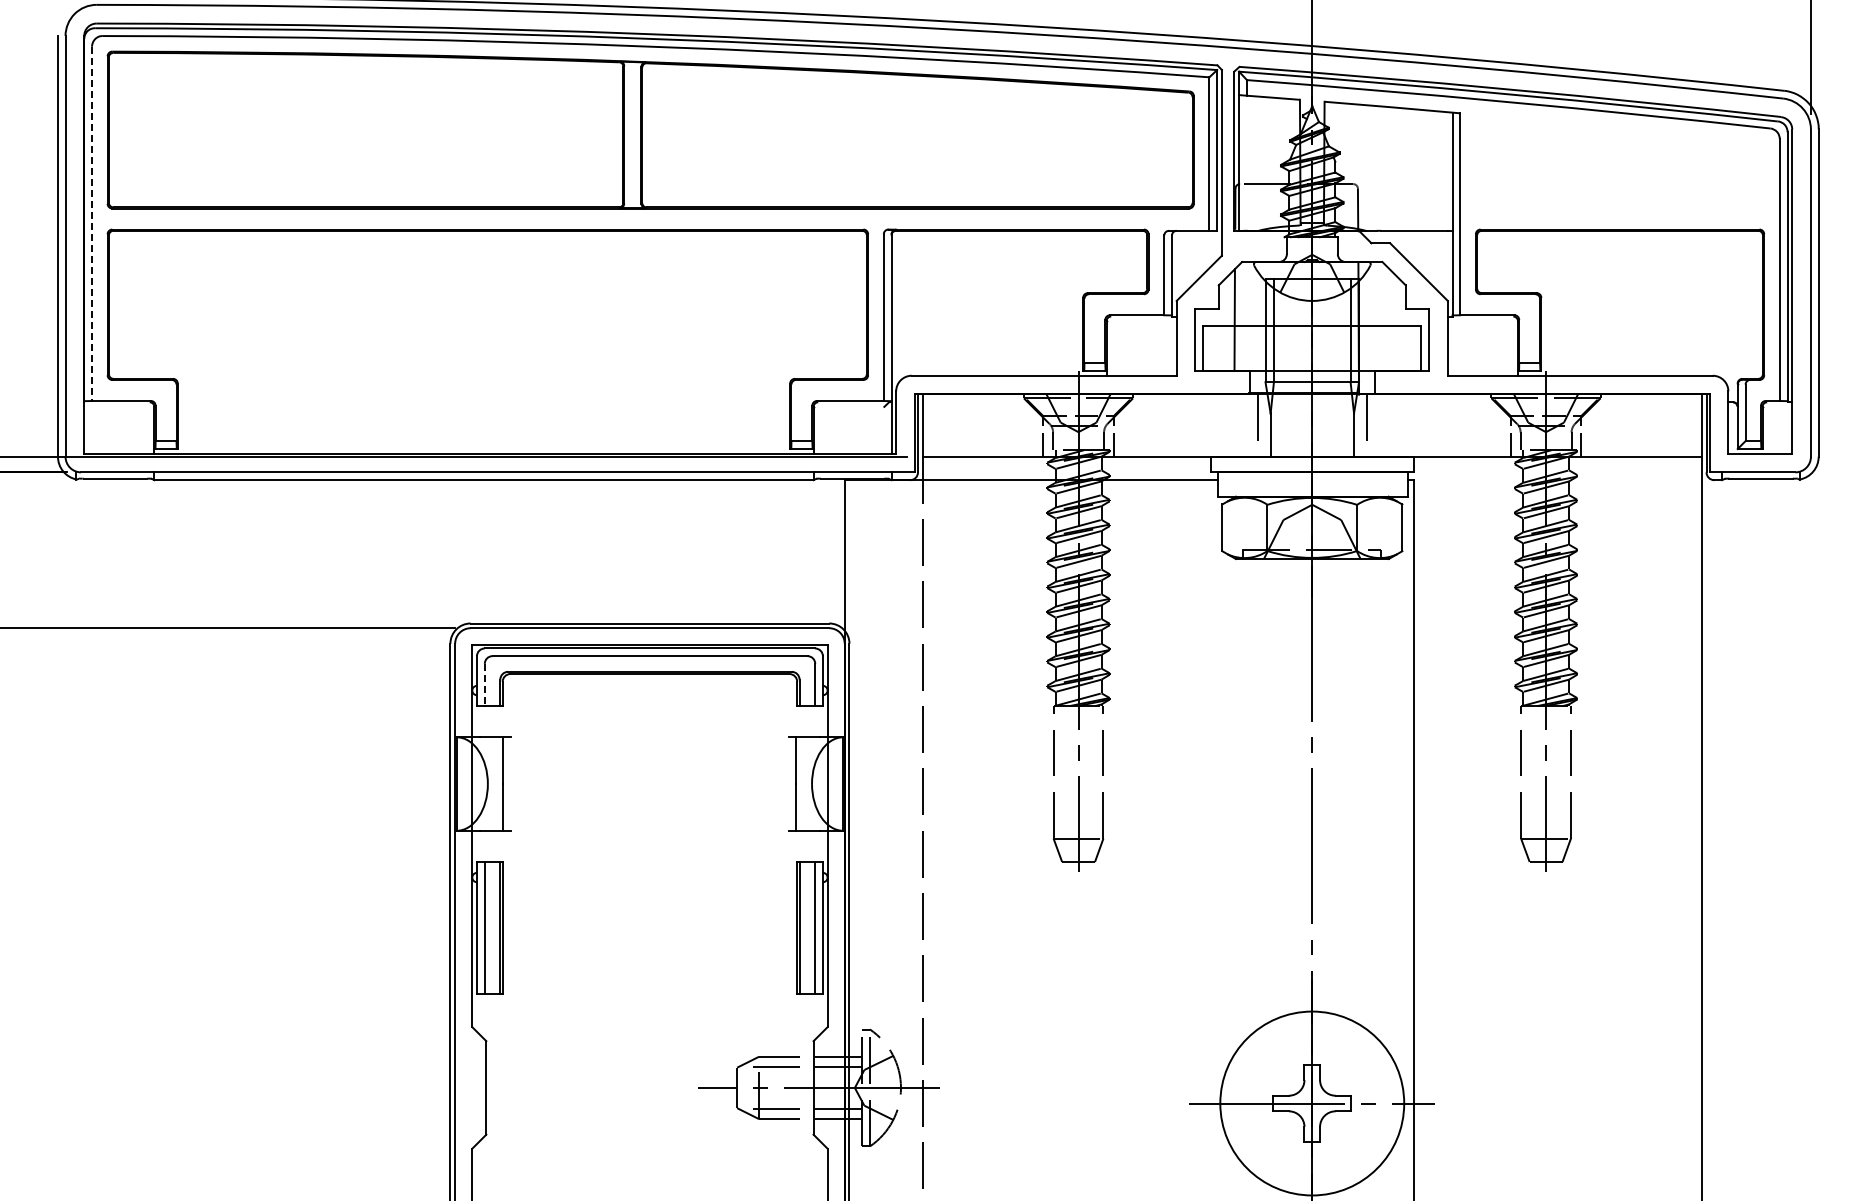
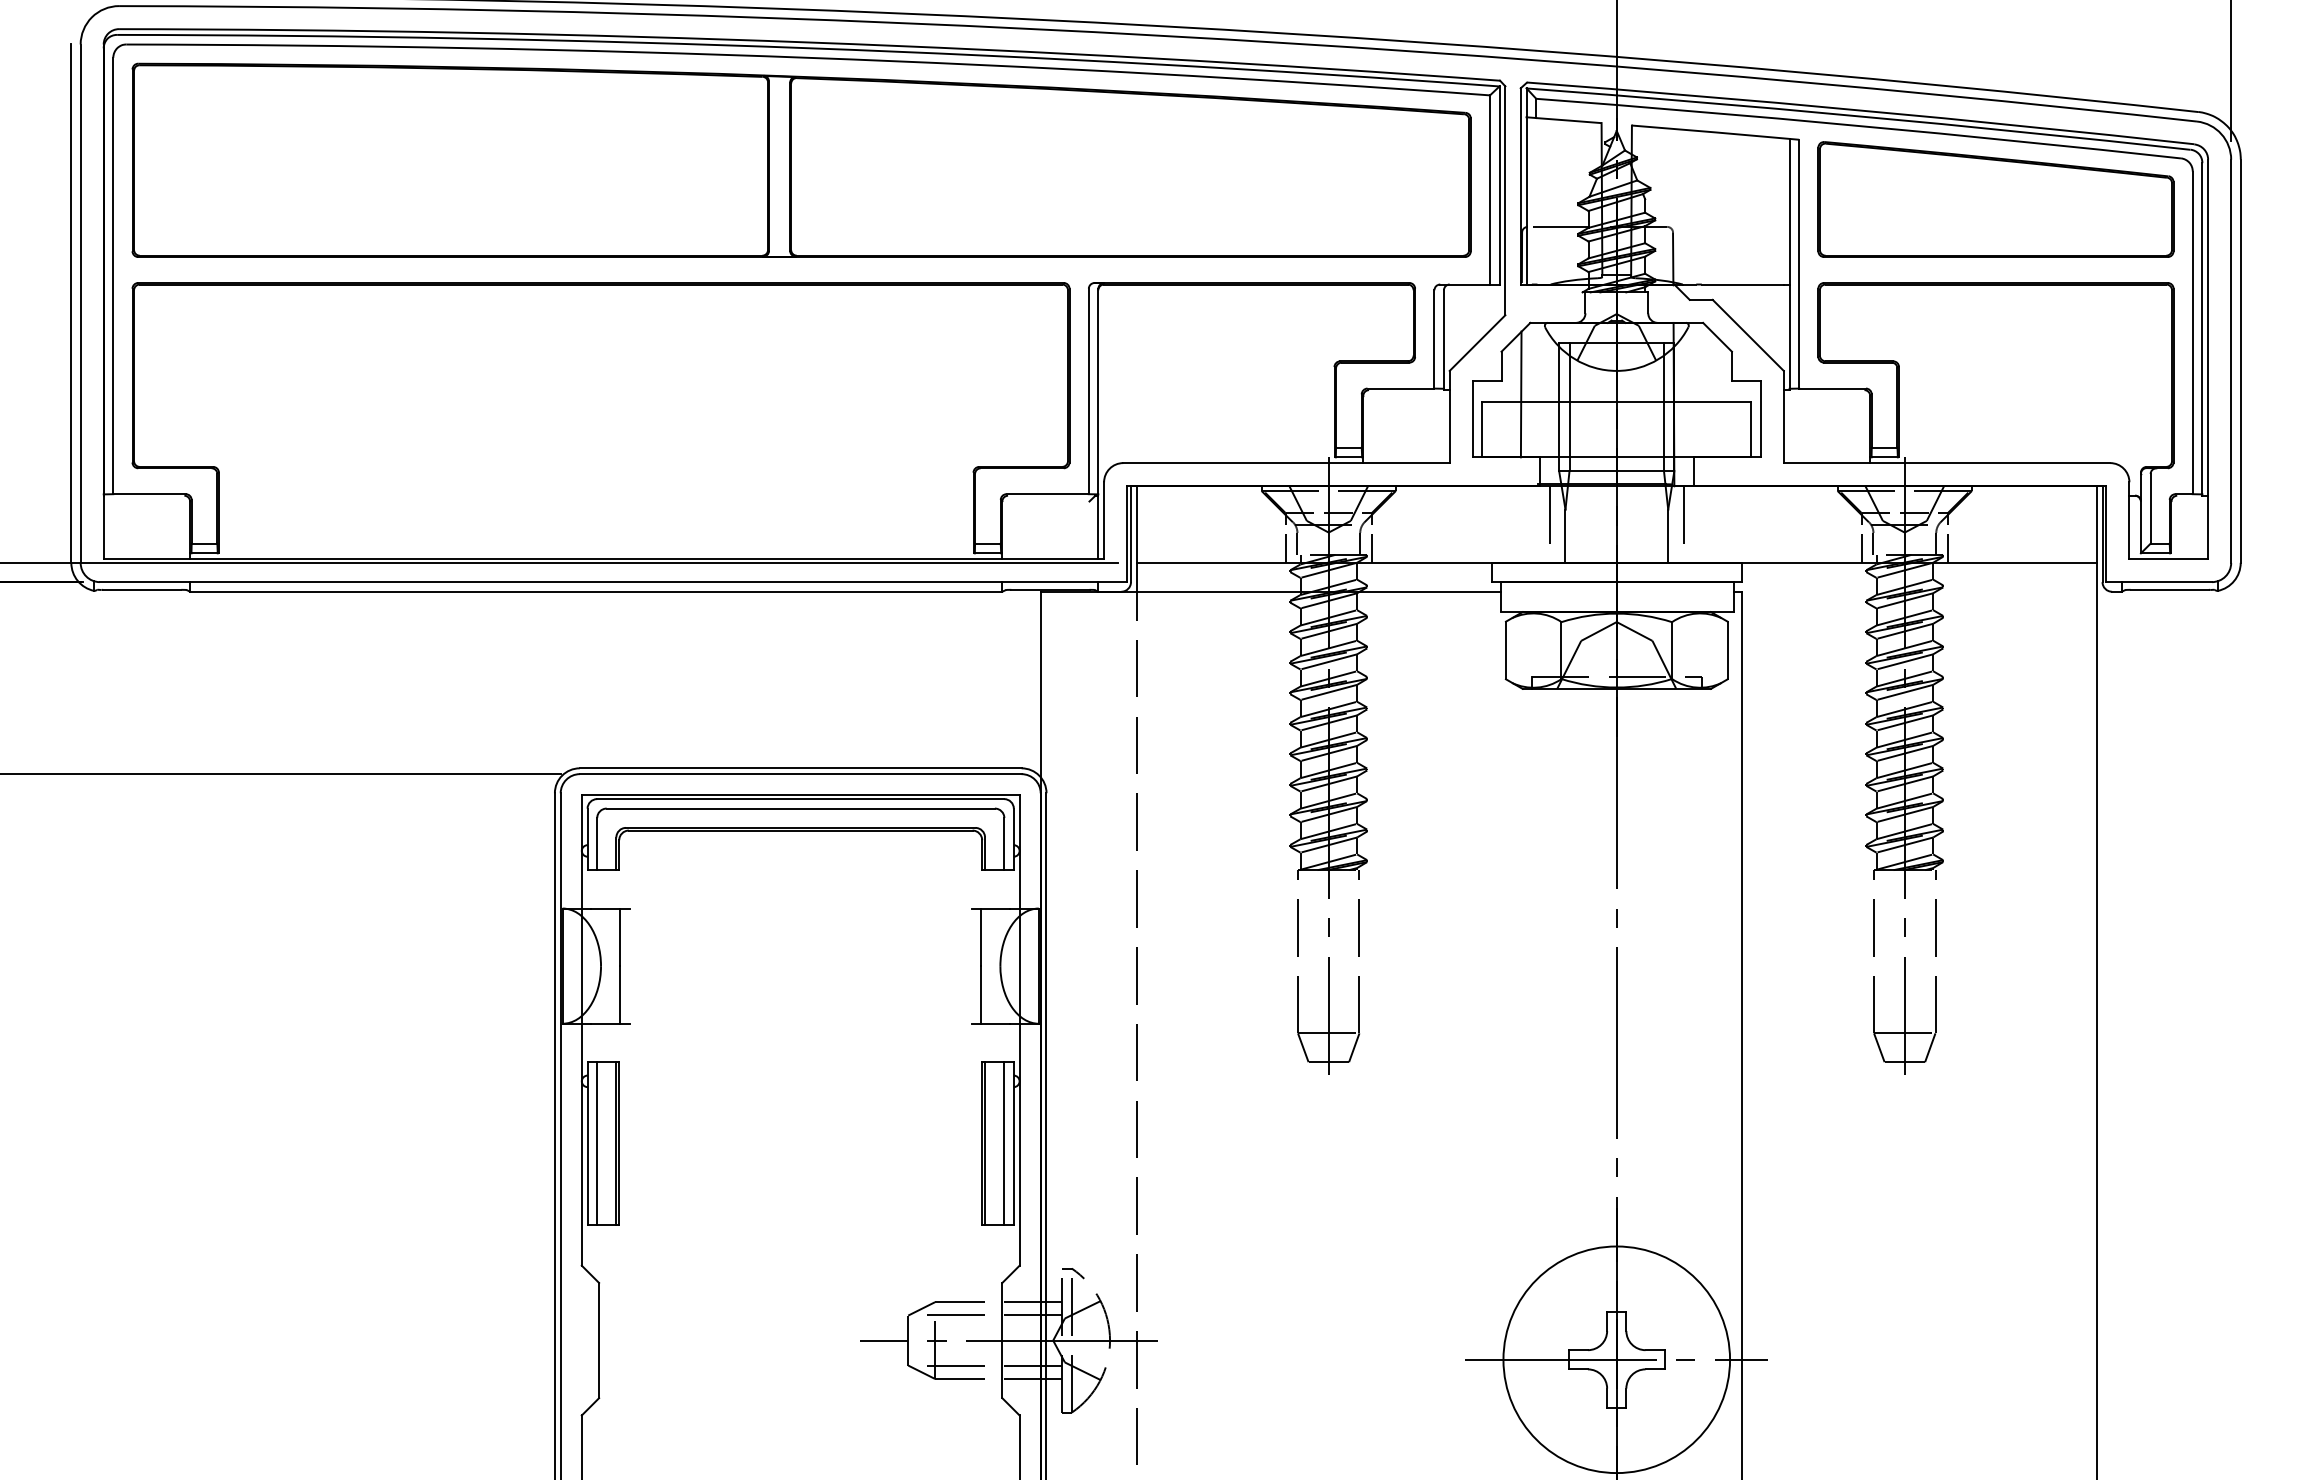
part: (1620, 161) -> (1996, 199), added
line: (92, 224) -> (113, 276), dashed -> solid
line: (484, 685) -> (596, 844), dashed -> solid

